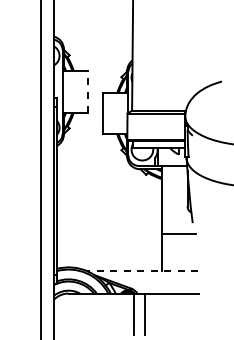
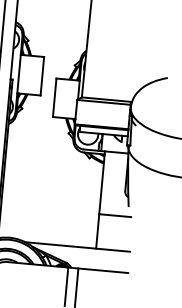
line: (87, 91) -> (42, 75), dashed -> solid
line: (141, 270) -> (77, 246), dashed -> solid

